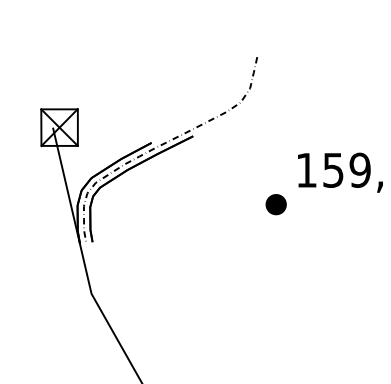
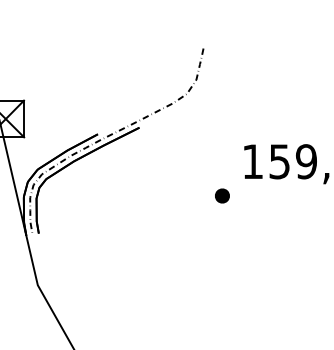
part: (275, 204) -> (221, 195), size x0.71

